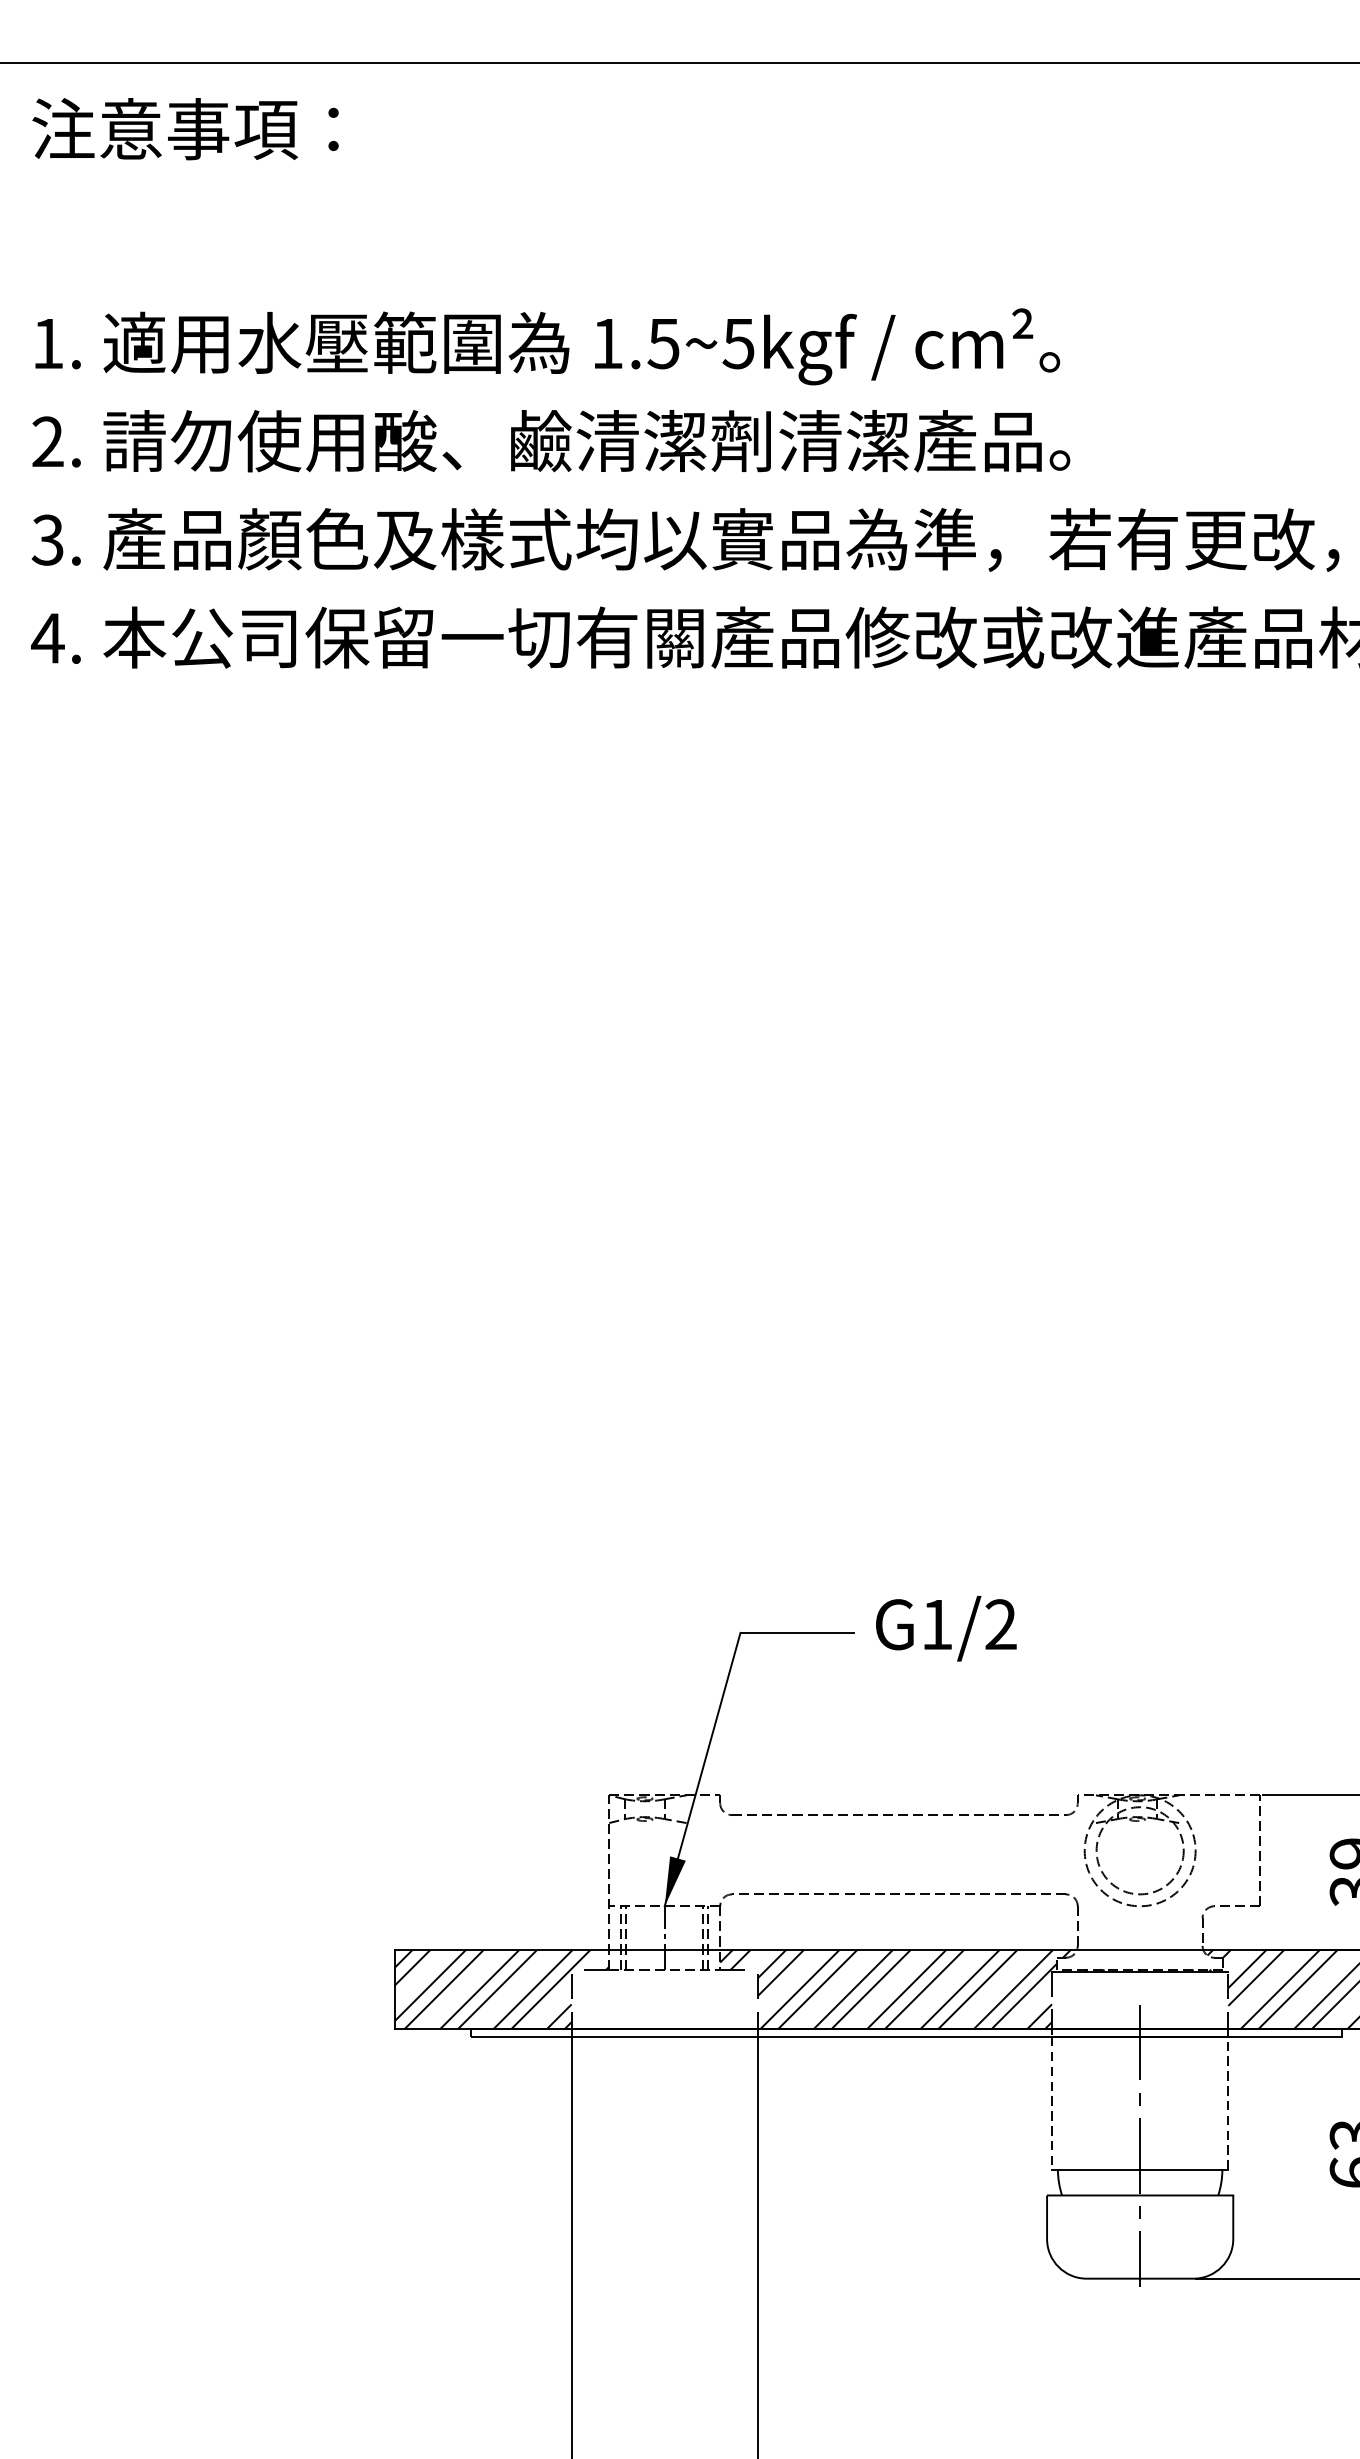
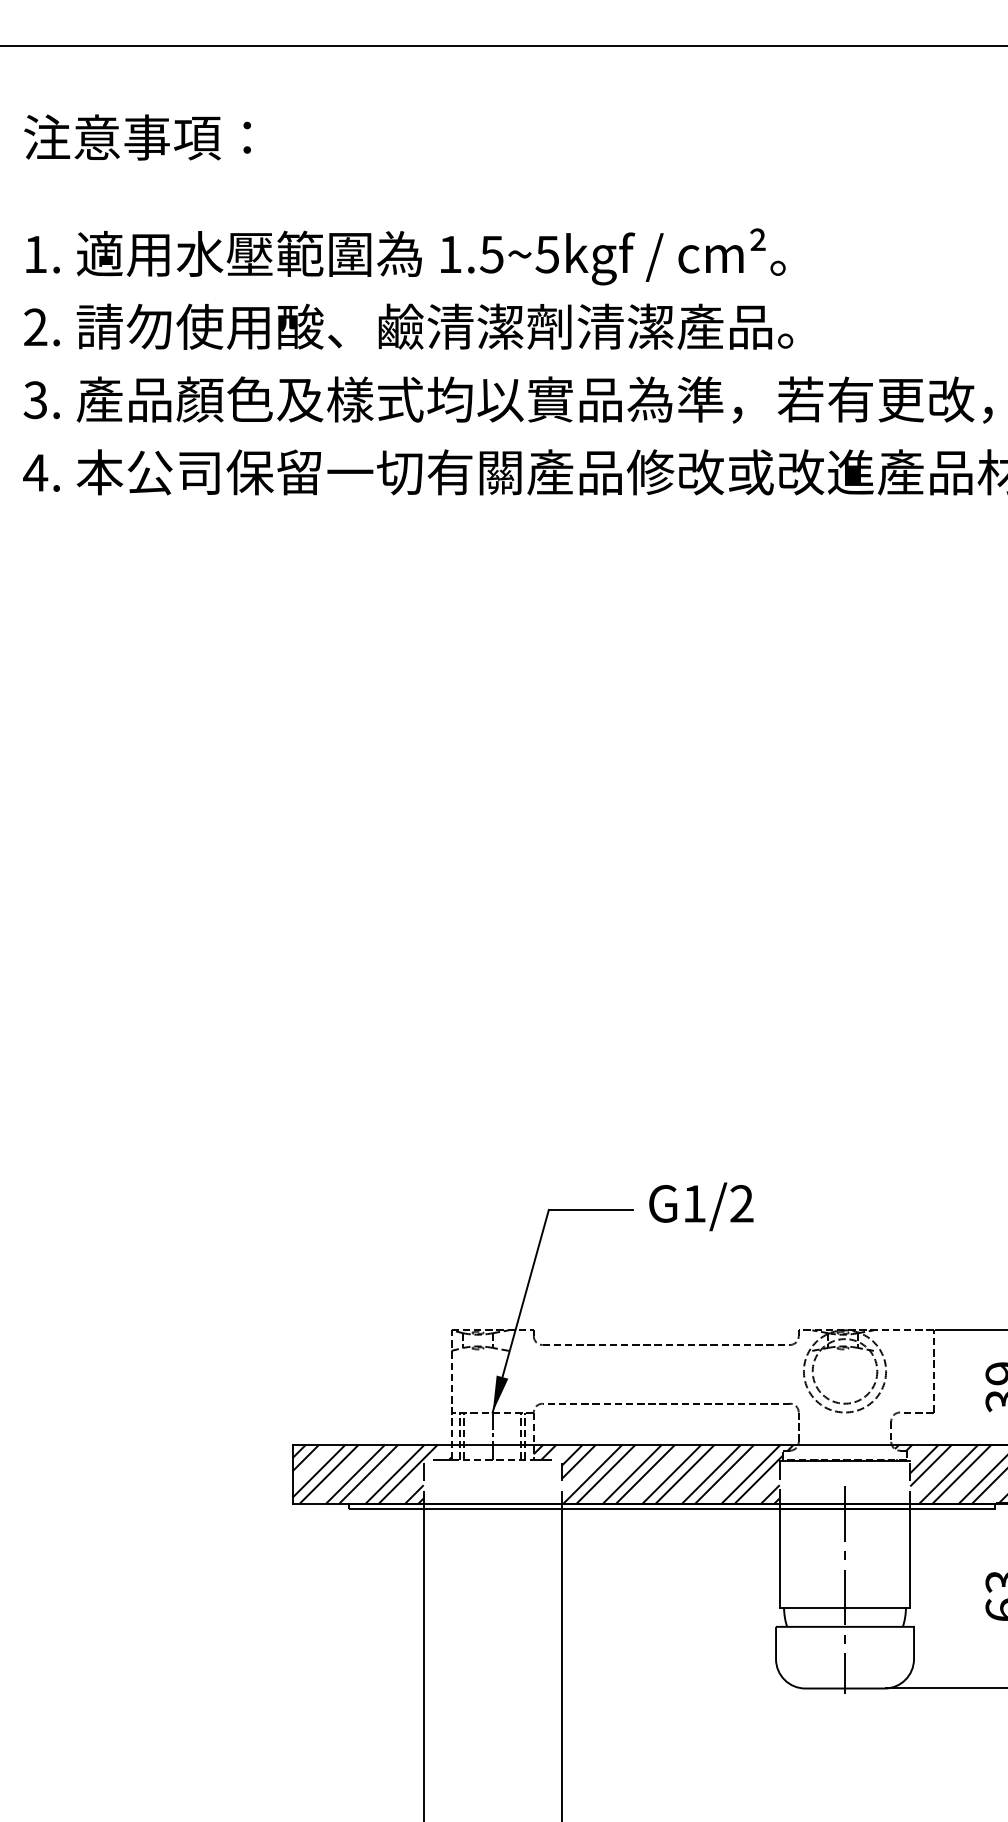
text: (185, 129) -> (137, 137), moved
line: (1228, 2103) -> (910, 1558), dashed -> solid
line: (1051, 2104) -> (779, 1559), dashed -> solid

